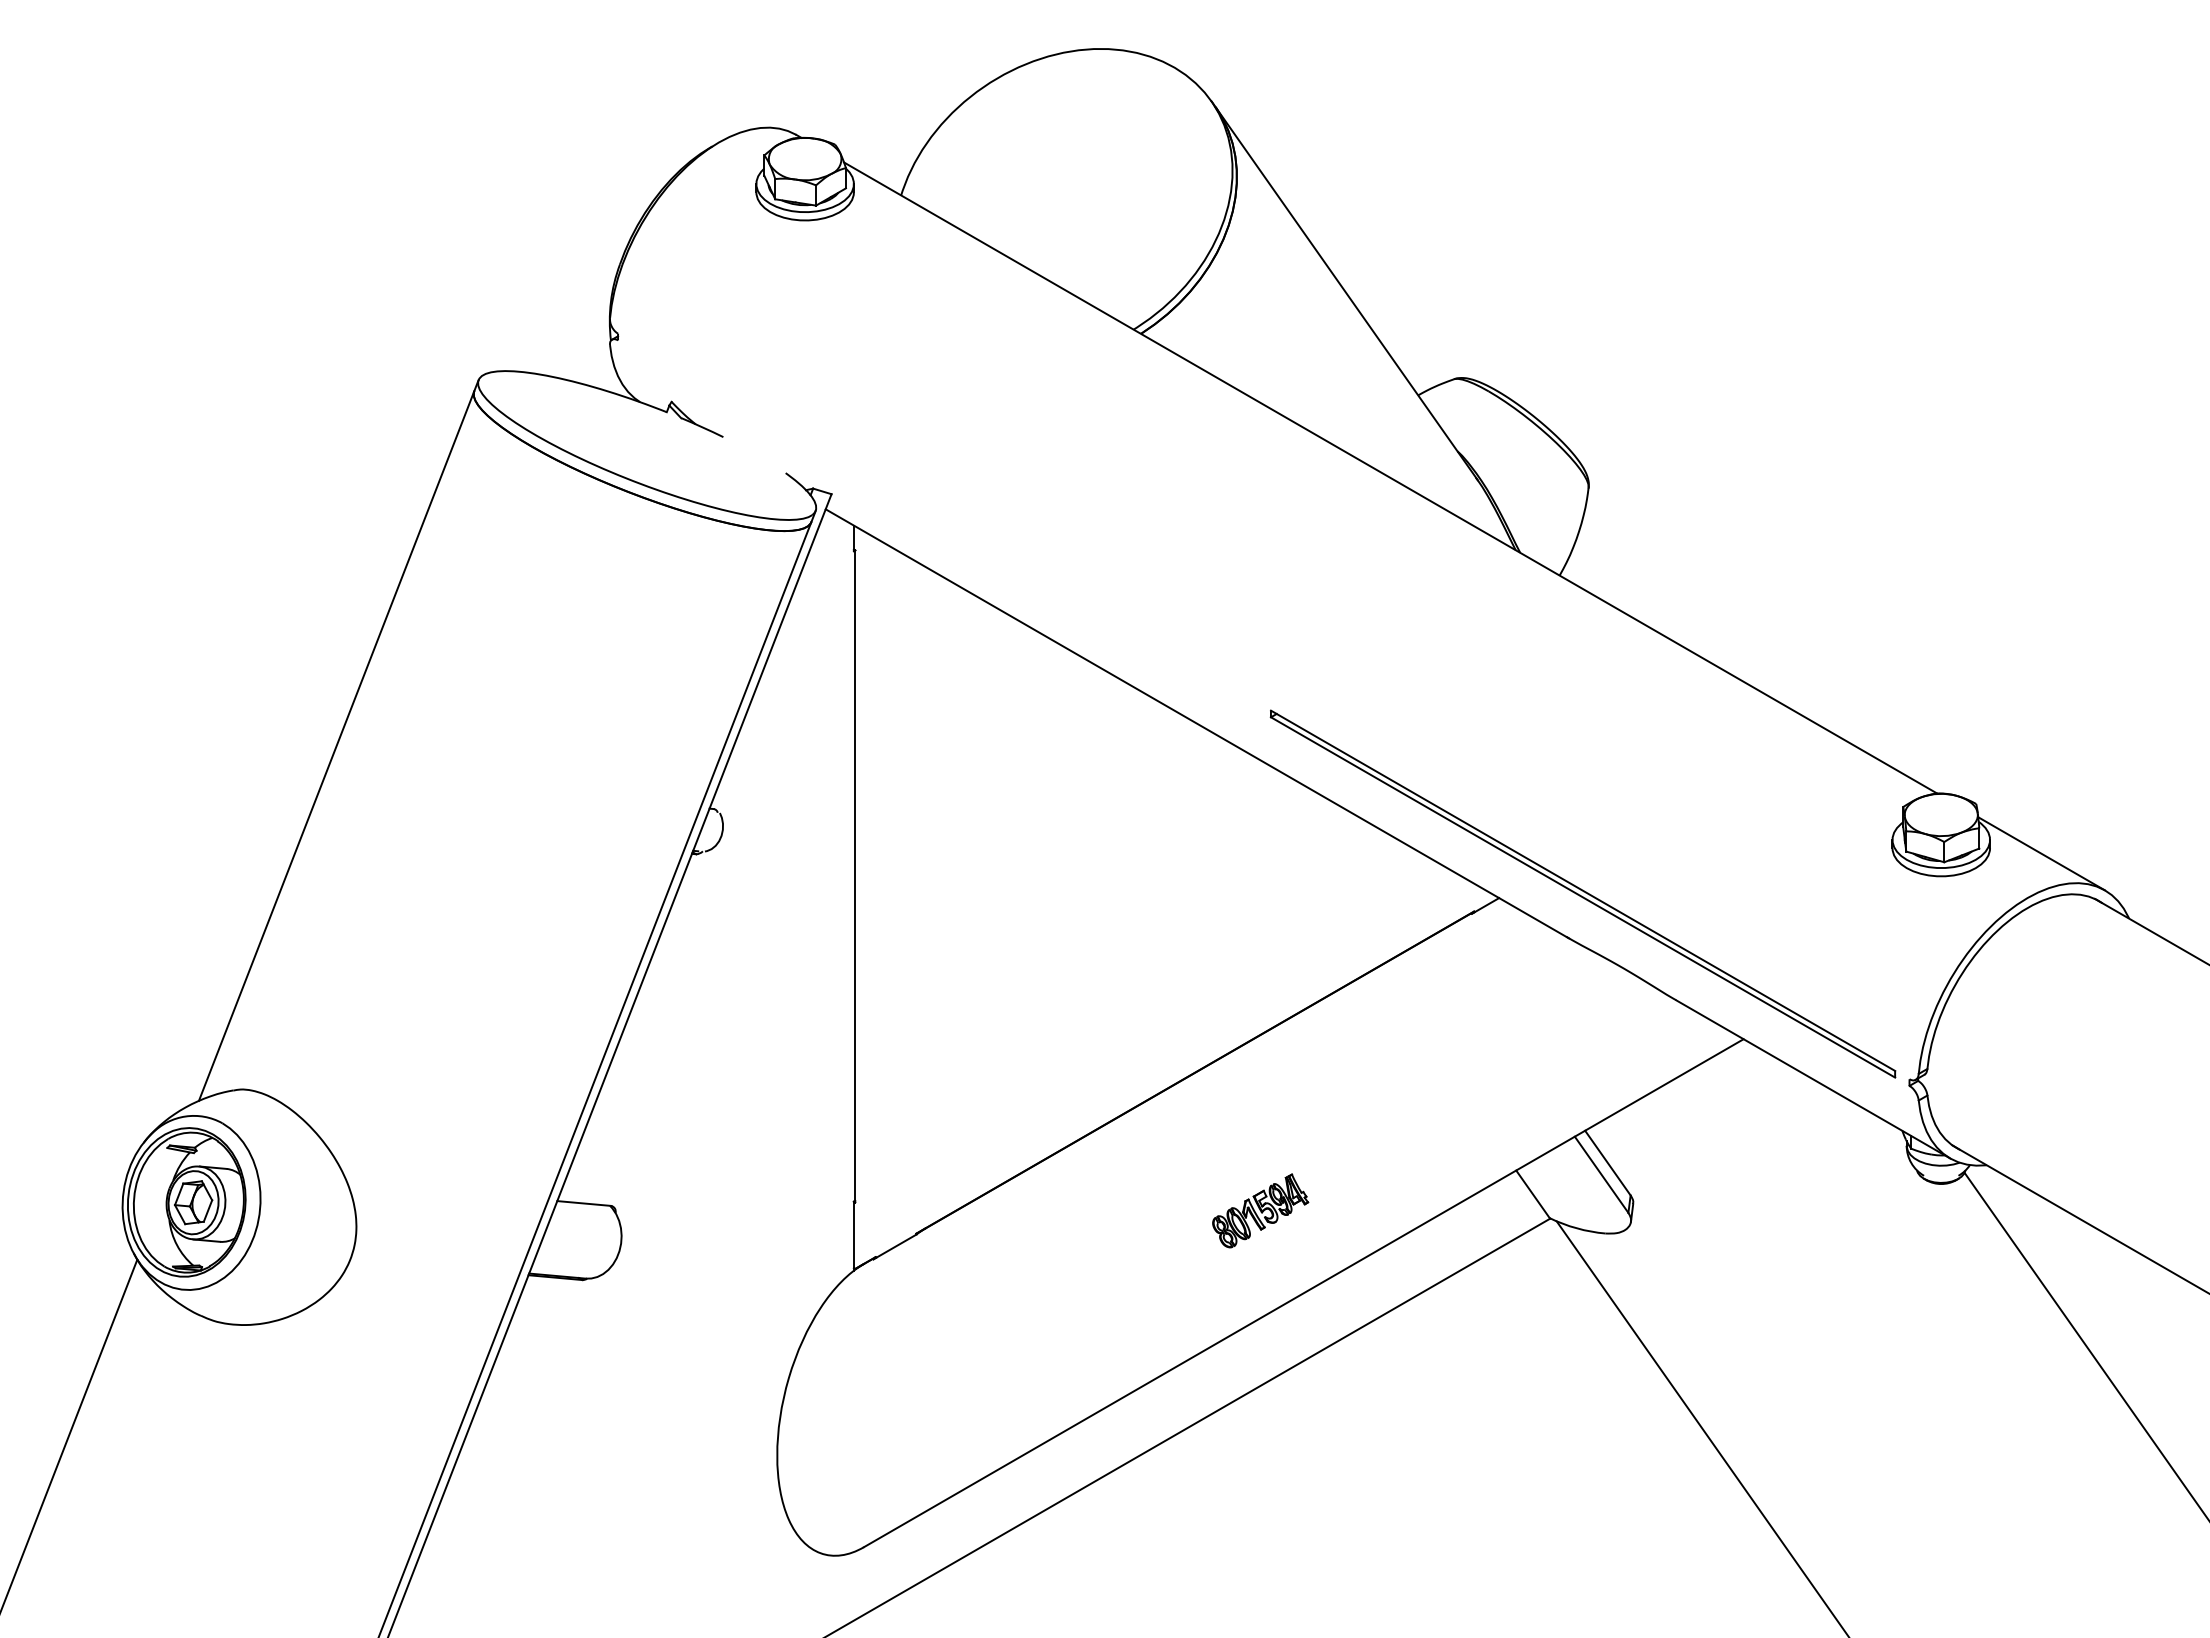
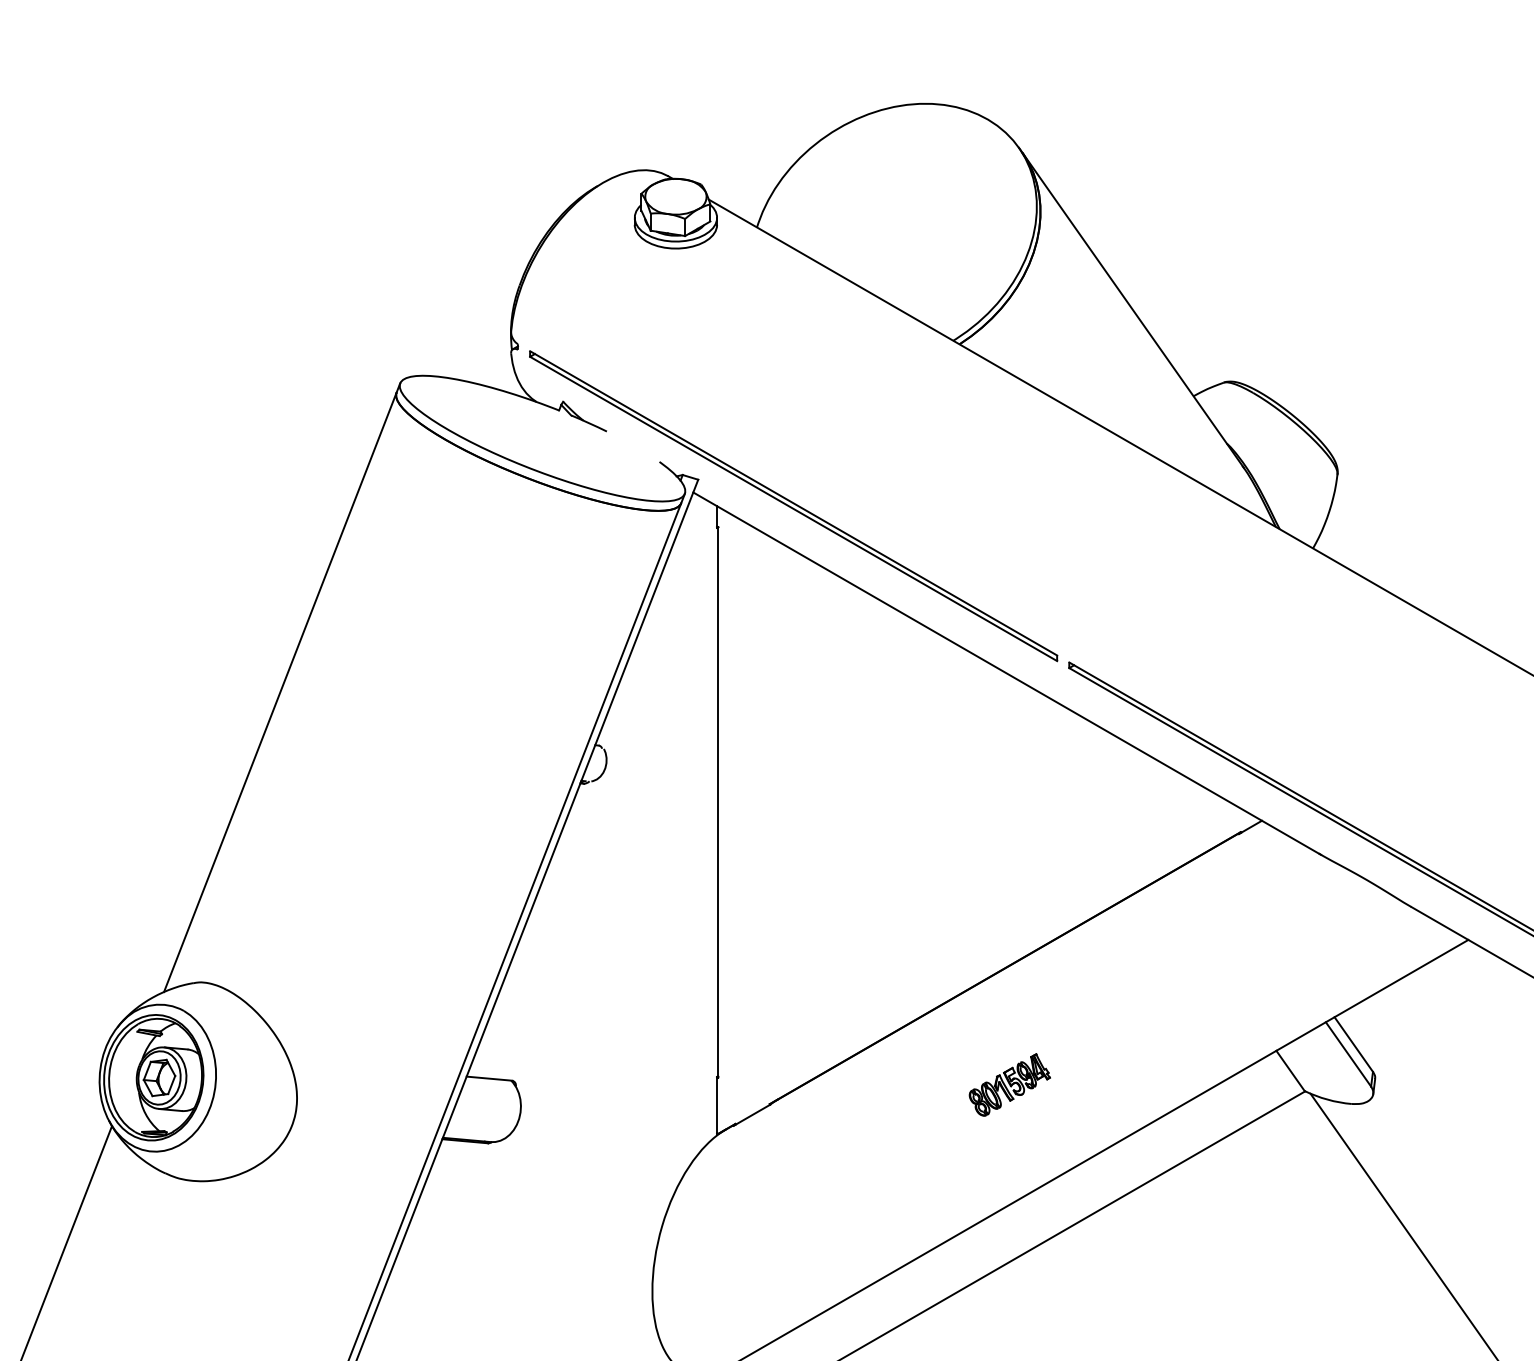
part: (944, 525) -> (793, 506), added
part: (1260, 1210) -> (1009, 1084), moved

